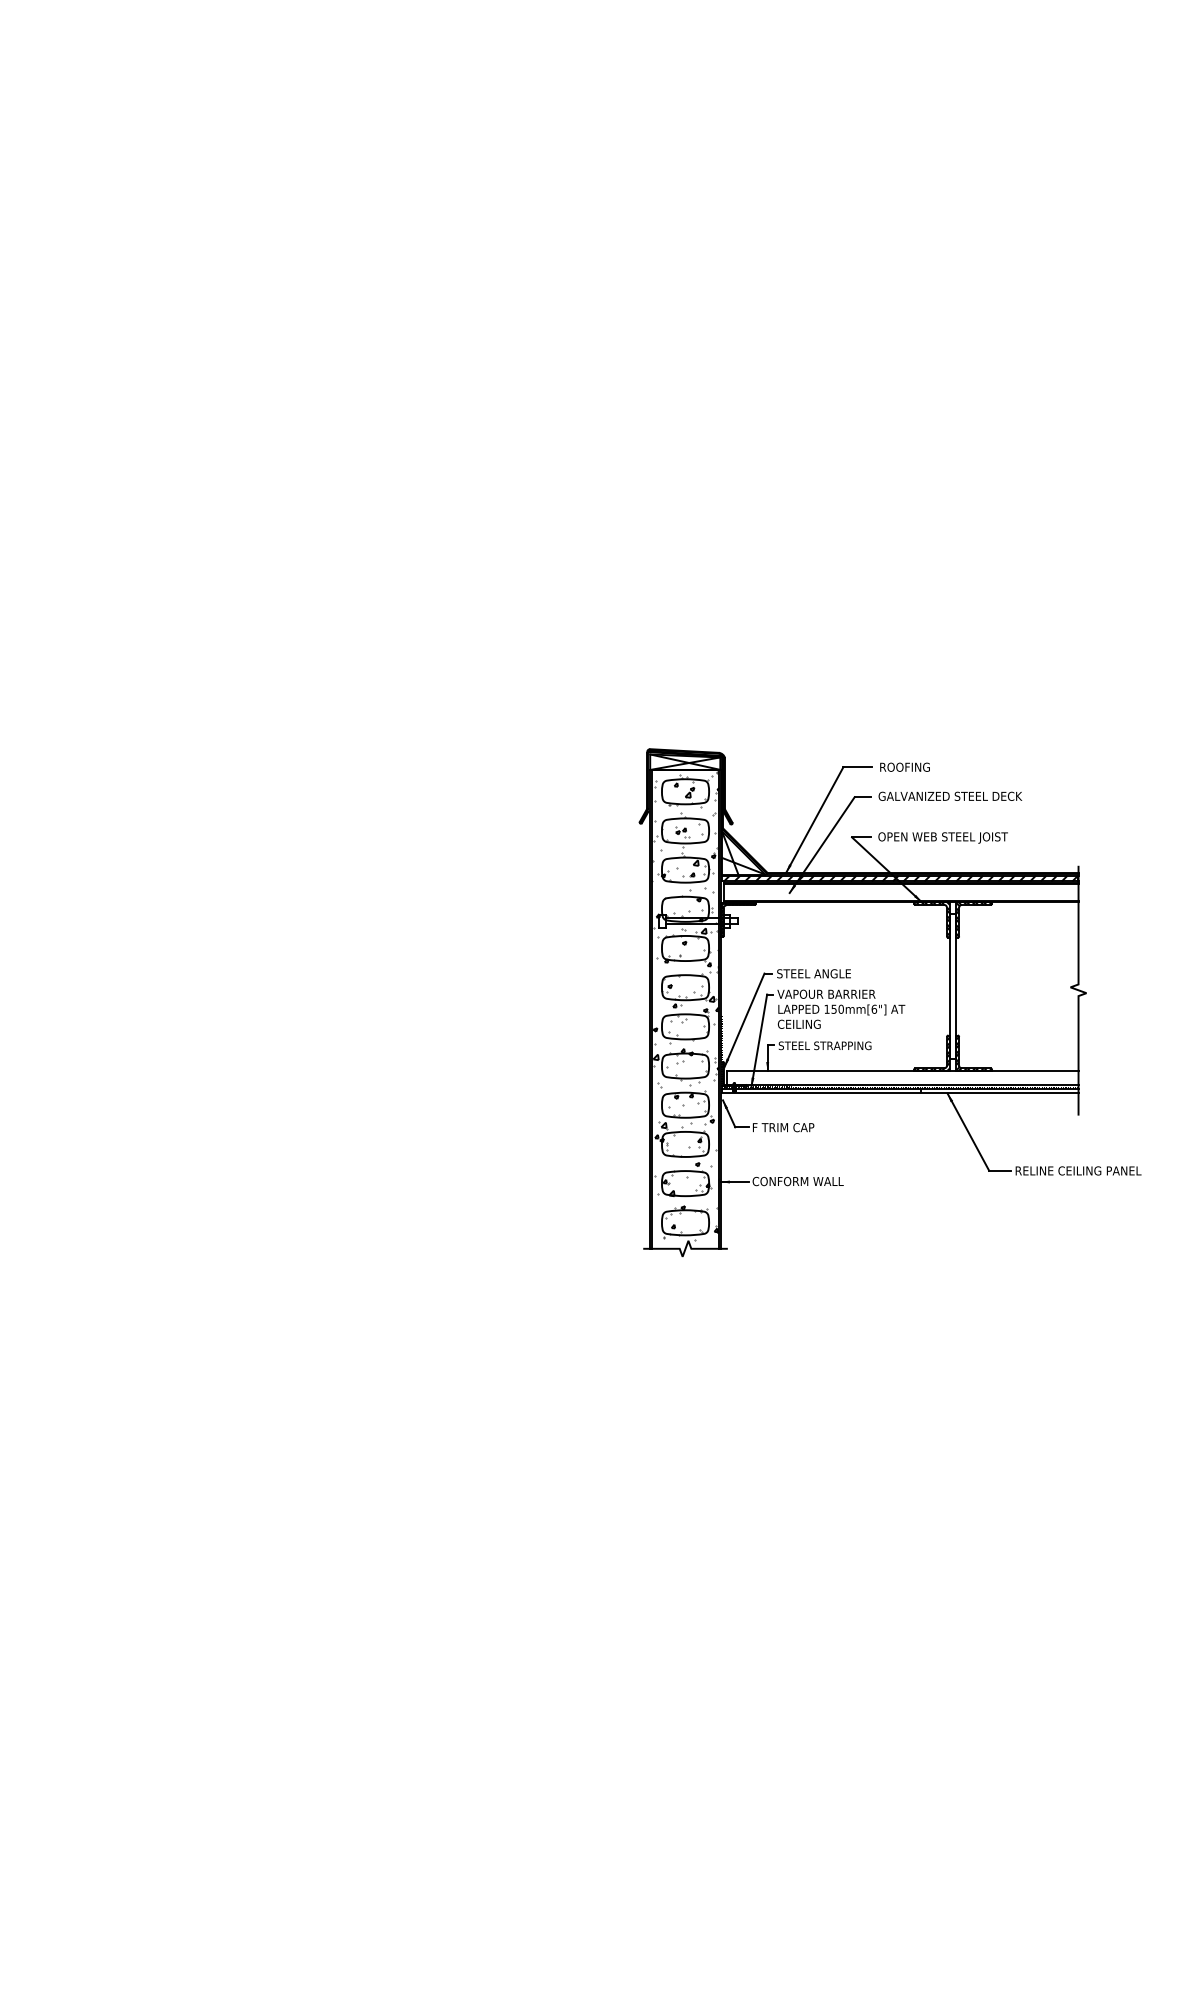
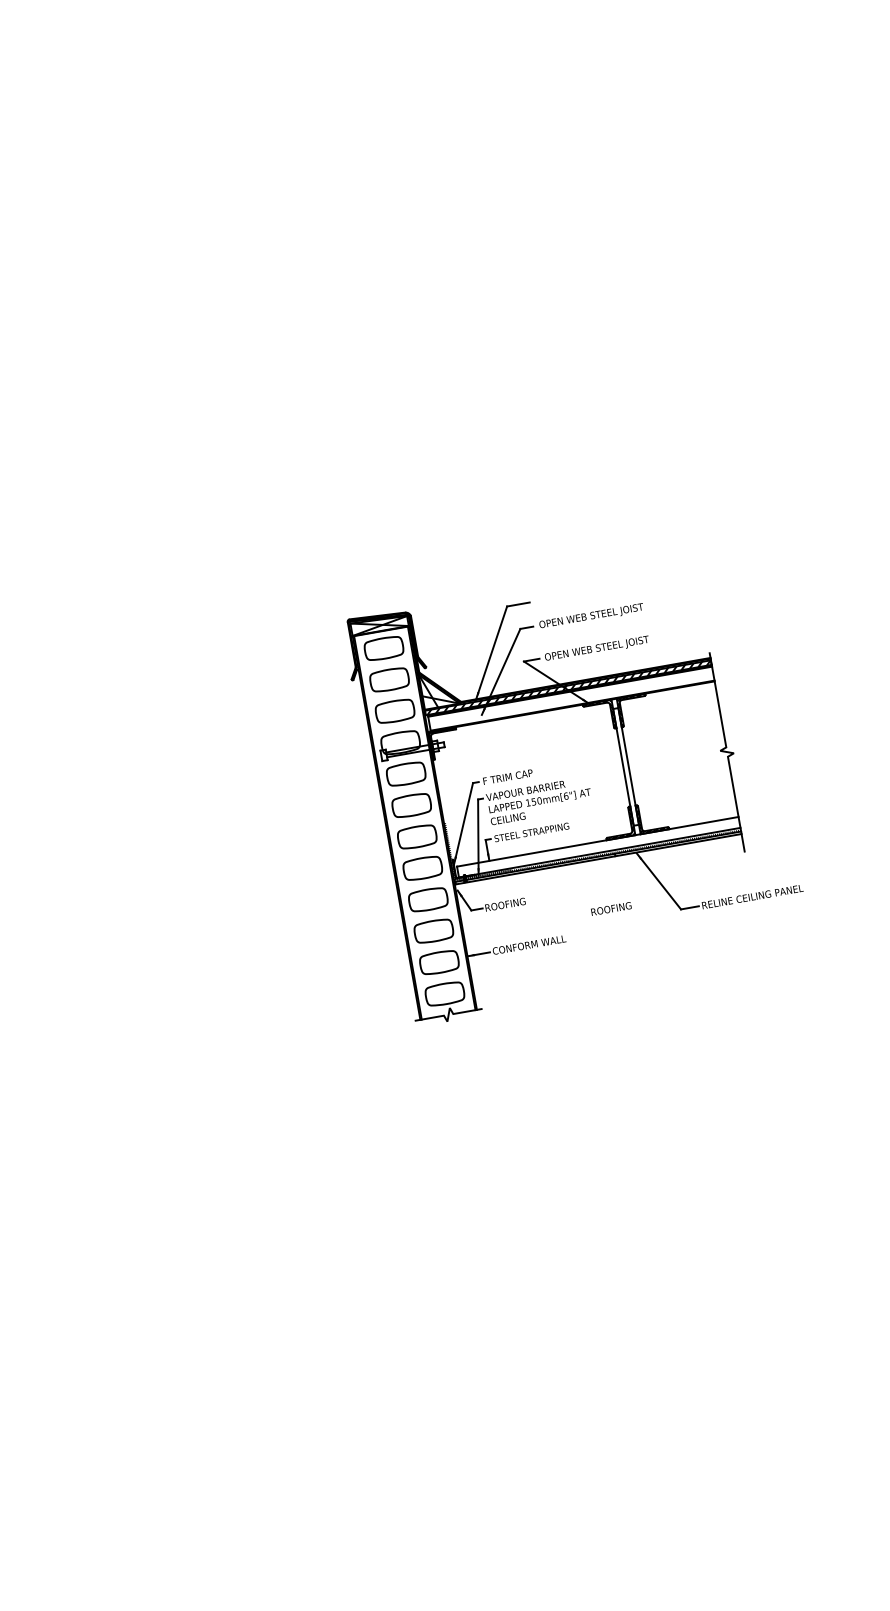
text: (904, 766) -> (610, 908), moved
text: (952, 797) -> (598, 615), GALVANIZED STEEL DECK -> OPEN WEB STEEL JOIST
text: (813, 973) -> (512, 776), STEEL ANGLE -> F TRIM CAP
hatch: (685, 1005) -> (414, 819), removed
text: (784, 1127) -> (510, 903), F TRIM CAP -> ROOFING

